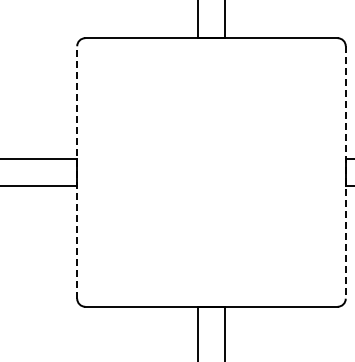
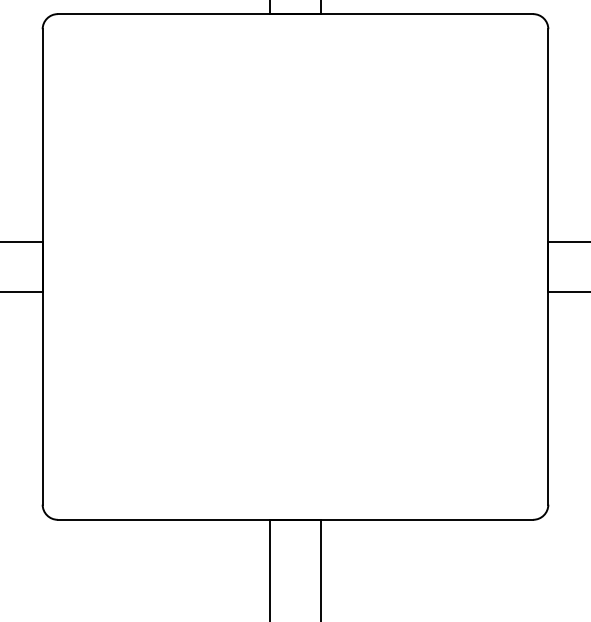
line: (77, 172) -> (43, 266), dashed -> solid
line: (345, 172) -> (547, 266), dashed -> solid

